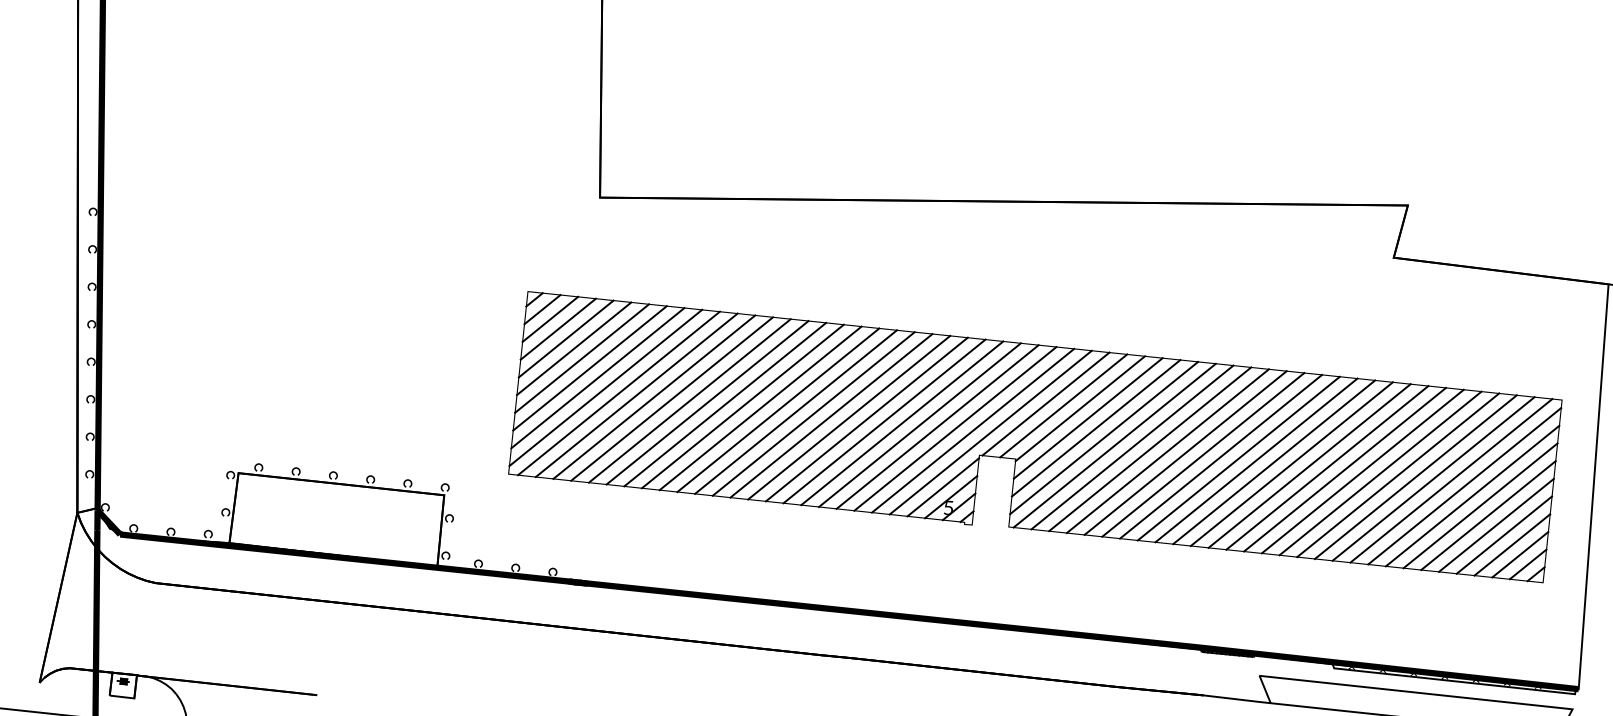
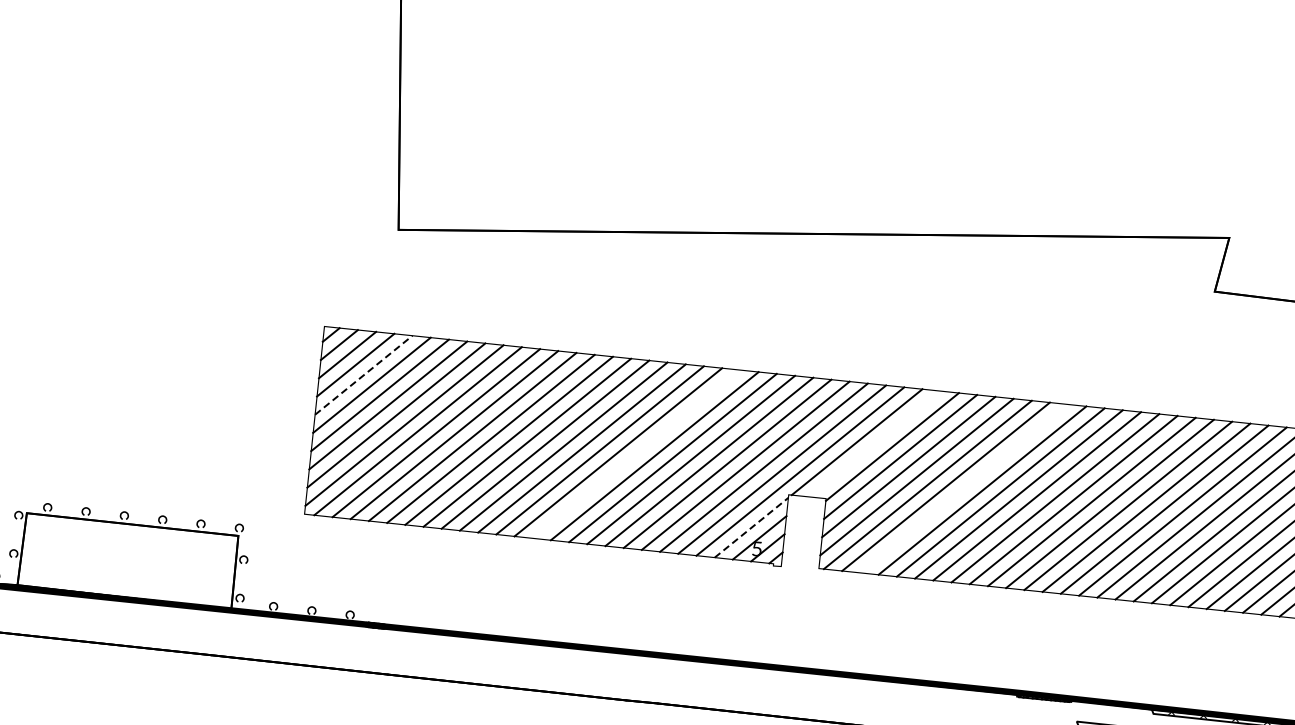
line: (566, 339) -> (364, 375), solid -> dashed
line: (1063, 405) -> (875, 443), removed
line: (831, 415) -> (636, 453), removed
line: (1150, 449) -> (964, 488), removed
line: (943, 487) -> (751, 527), solid -> dashed

